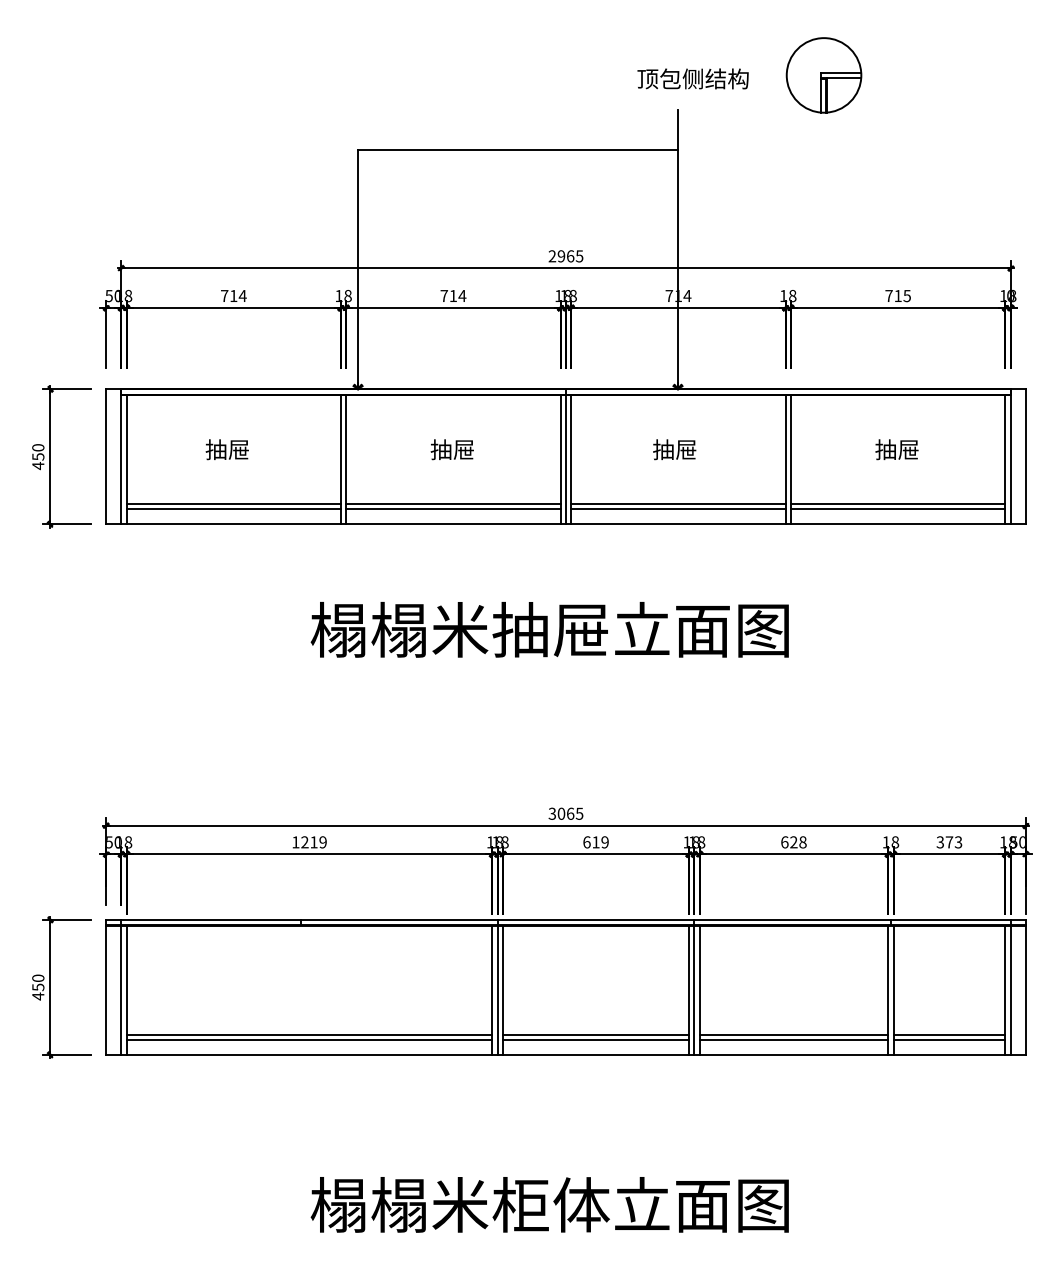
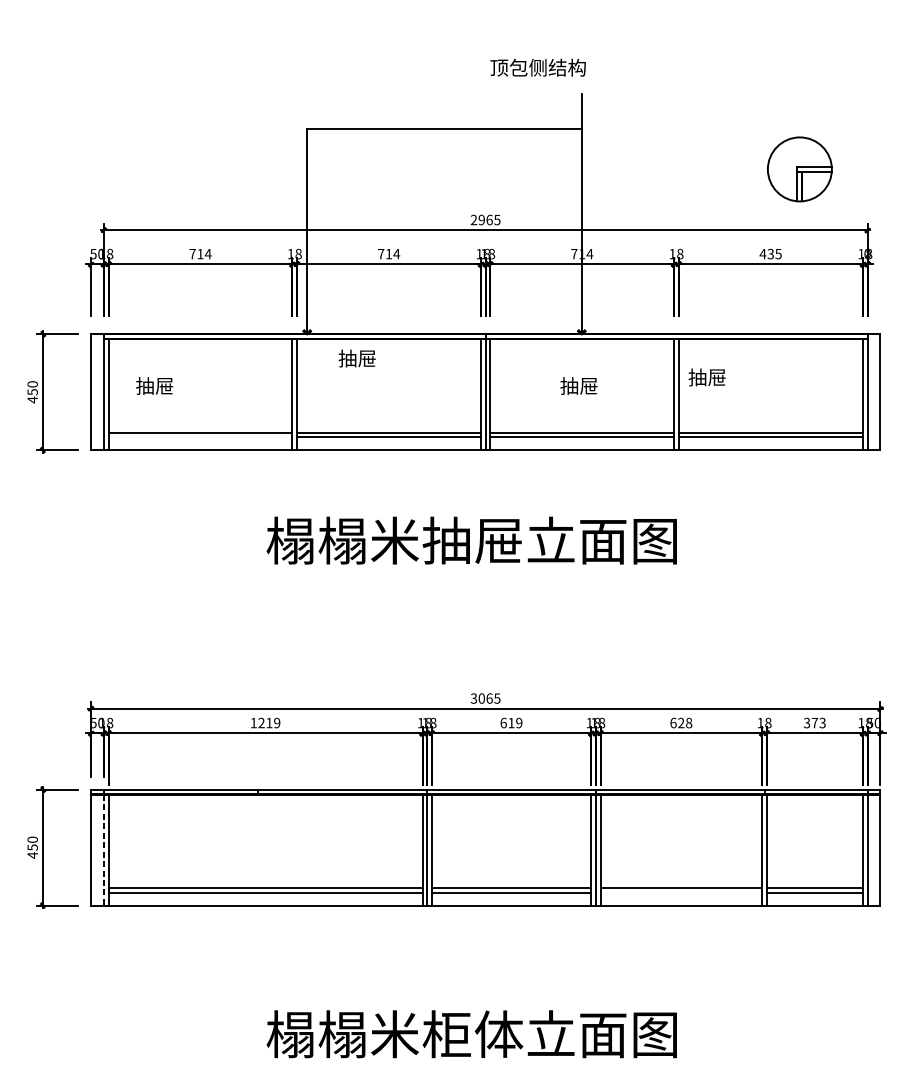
part: (823, 75) -> (799, 169), moved
text: (692, 78) -> (537, 67), moved
text: (893, 295) -> (766, 253), 715 -> 435
text: (226, 449) -> (153, 385), moved
text: (451, 449) -> (356, 358), moved
text: (896, 449) -> (706, 377), moved
line: (233, 509) -> (200, 437), removed
line: (121, 991) -> (104, 851), solid -> dashed
line: (793, 1039) -> (680, 892), removed

